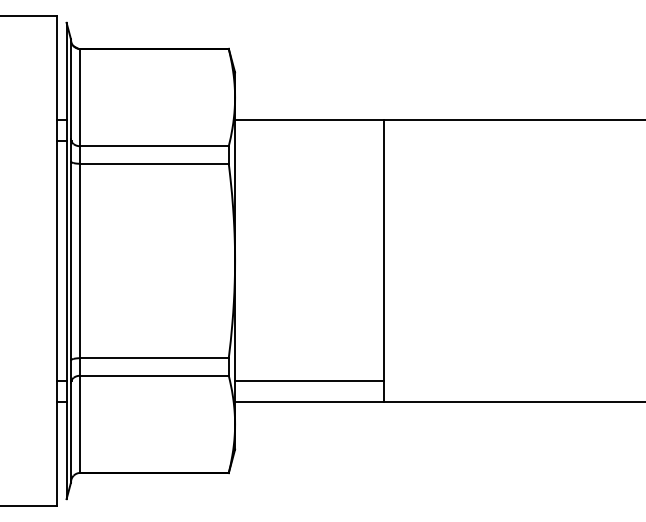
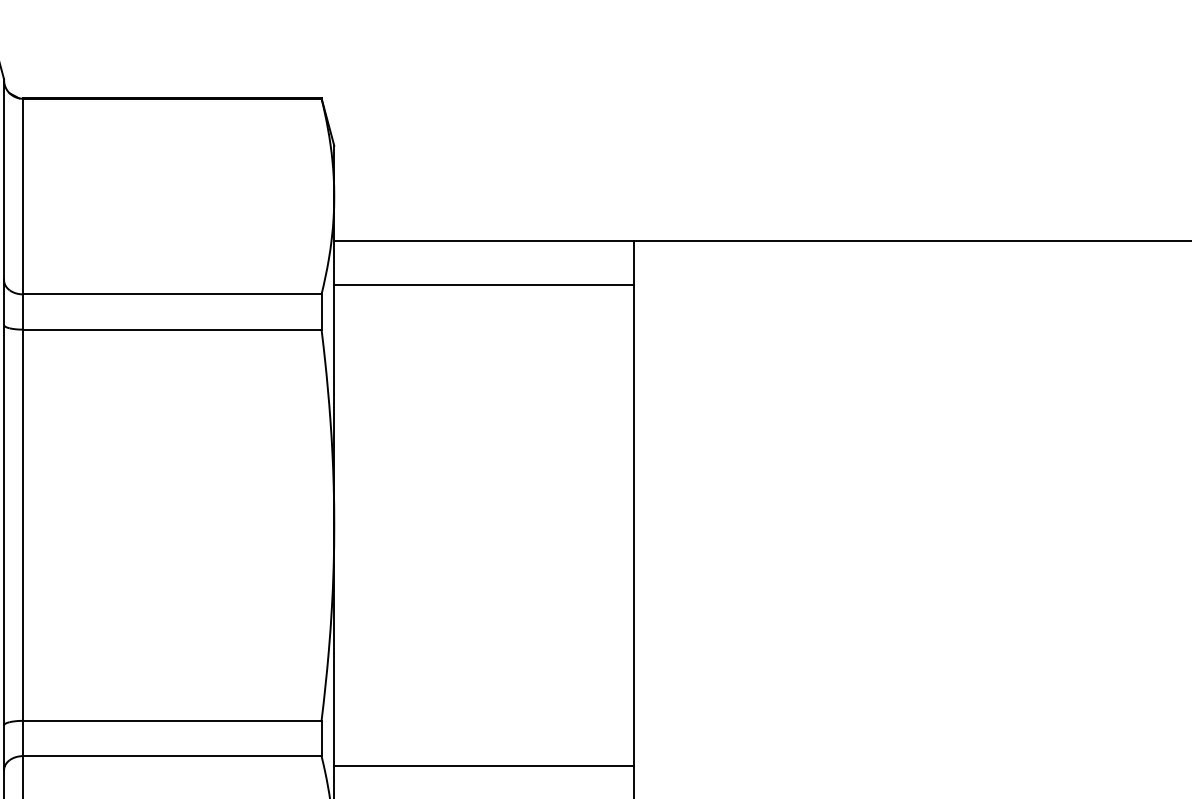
line: (309, 141) -> (484, 284), added

